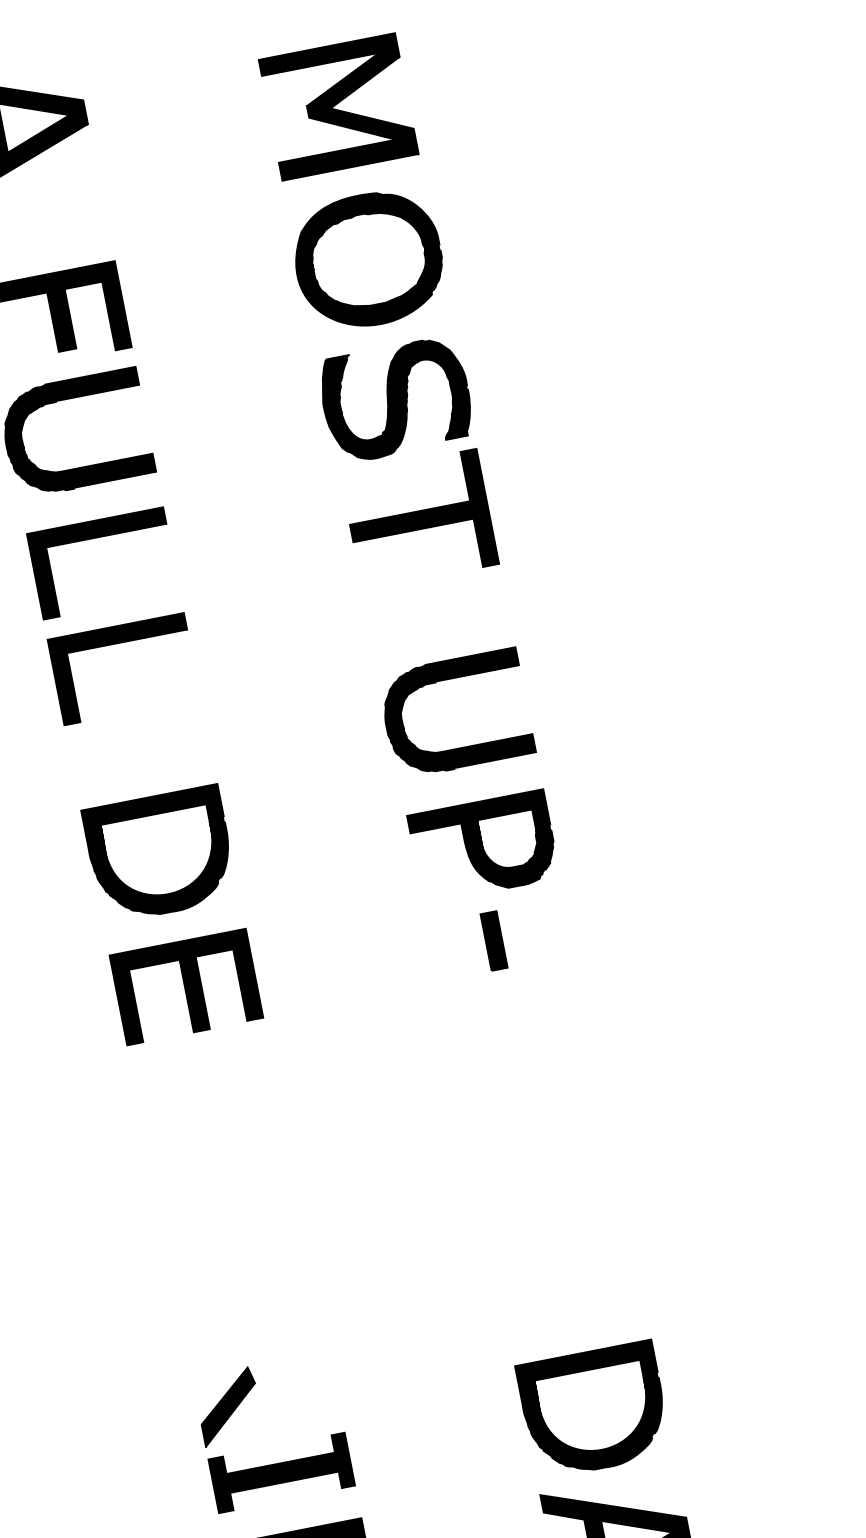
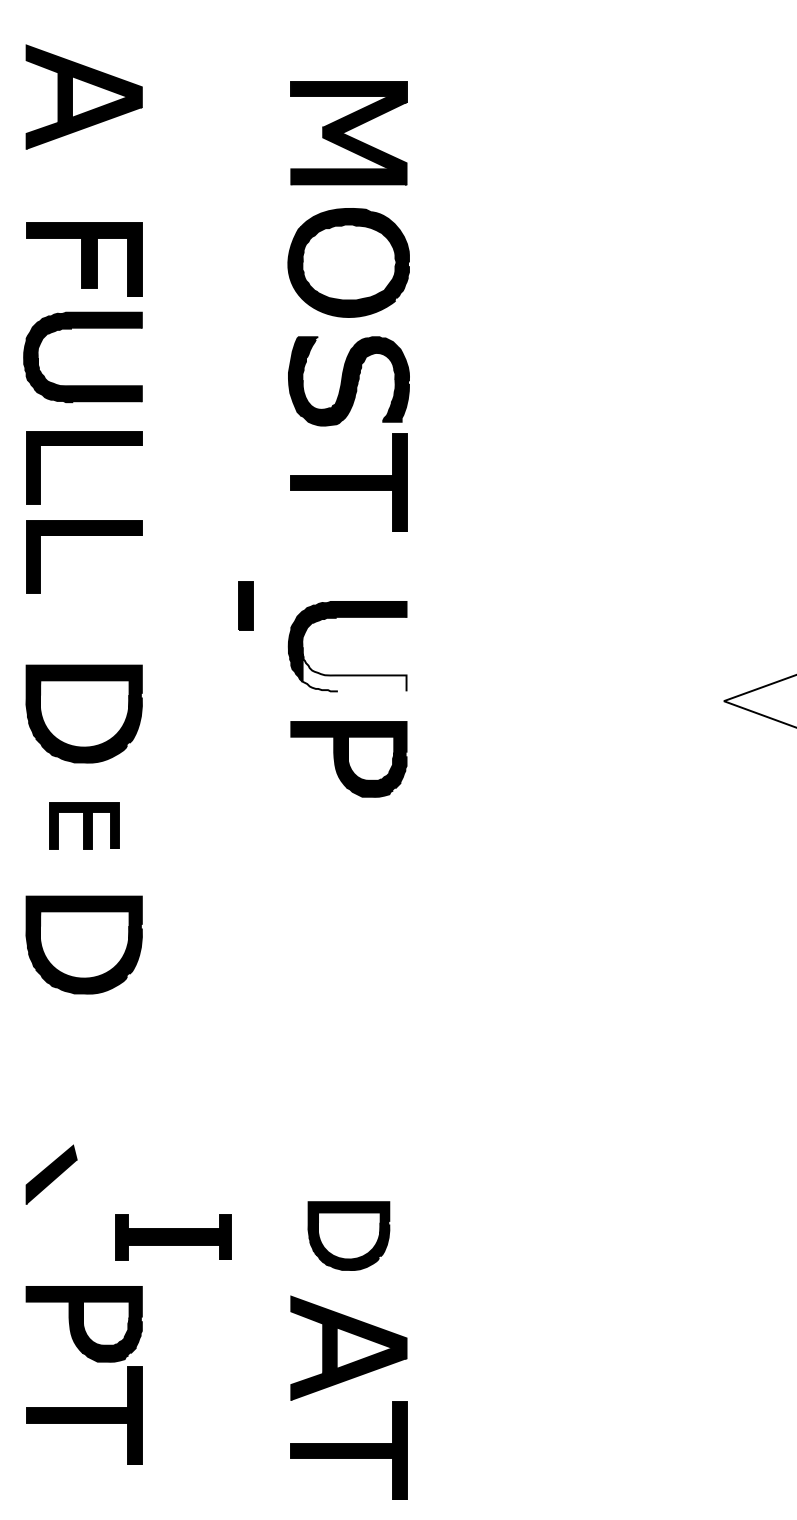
fill: (469, 739) -> (354, 669), removed
part: (493, 940) -> (245, 605), moved
part: (186, 986) -> (84, 825), size x0.6
part: (213, 1127) -> (83, 944), added
part: (593, 1409) -> (348, 1235), size x0.7
part: (282, 1473) -> (173, 1237), moved

